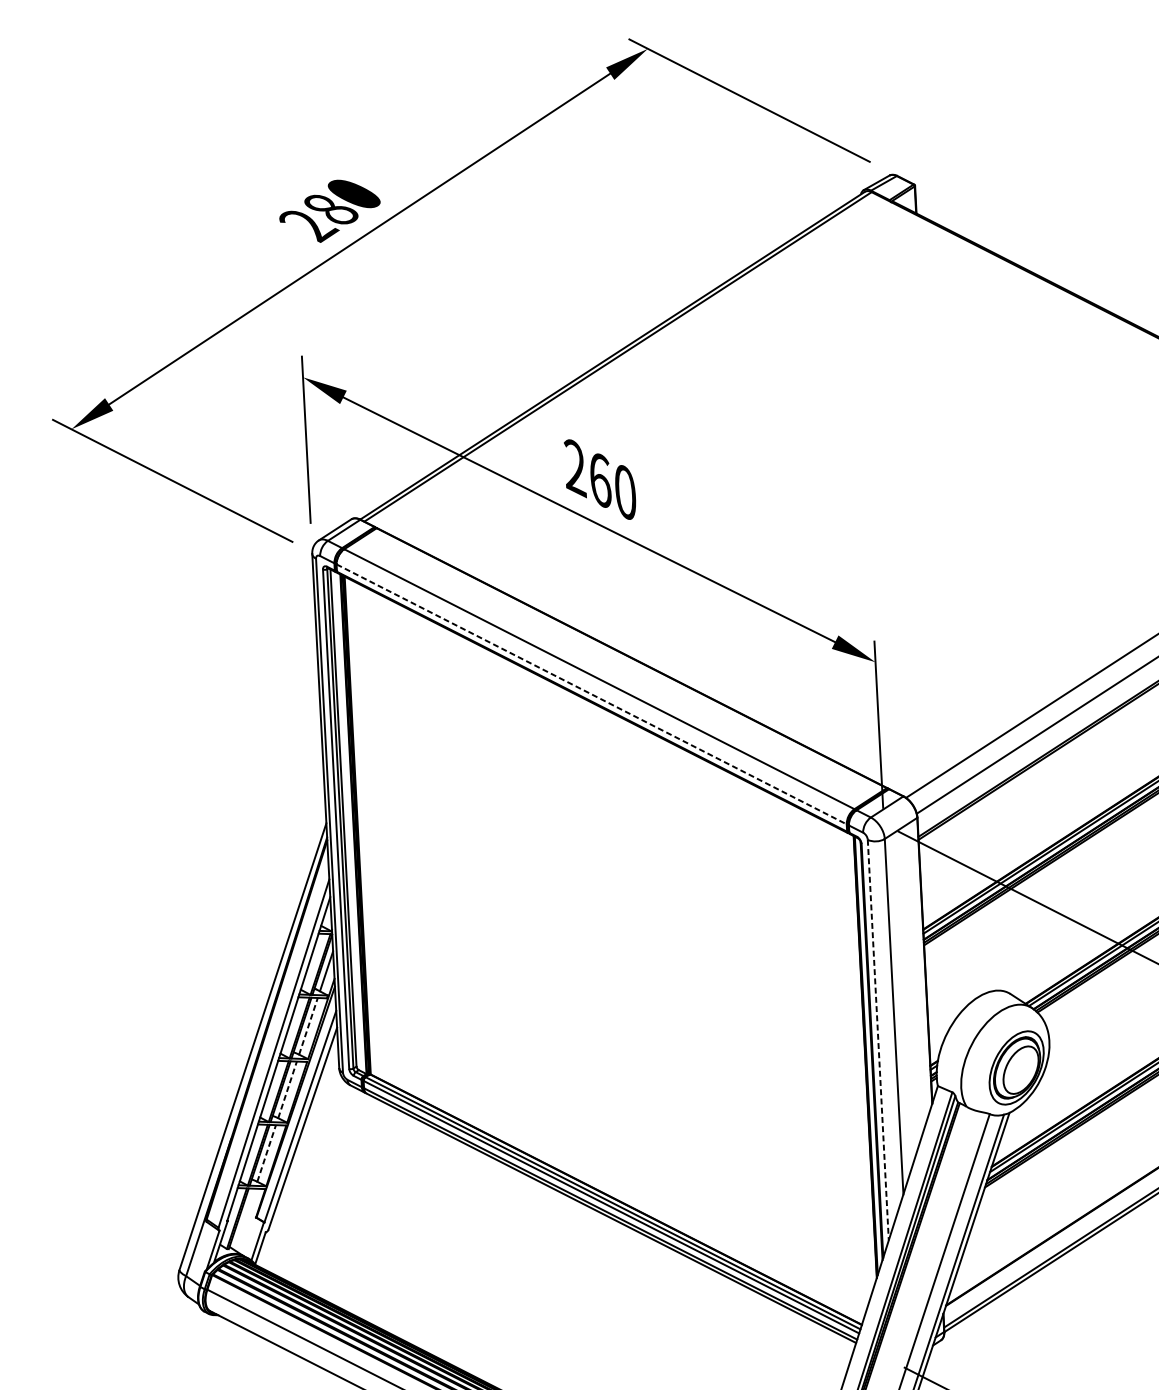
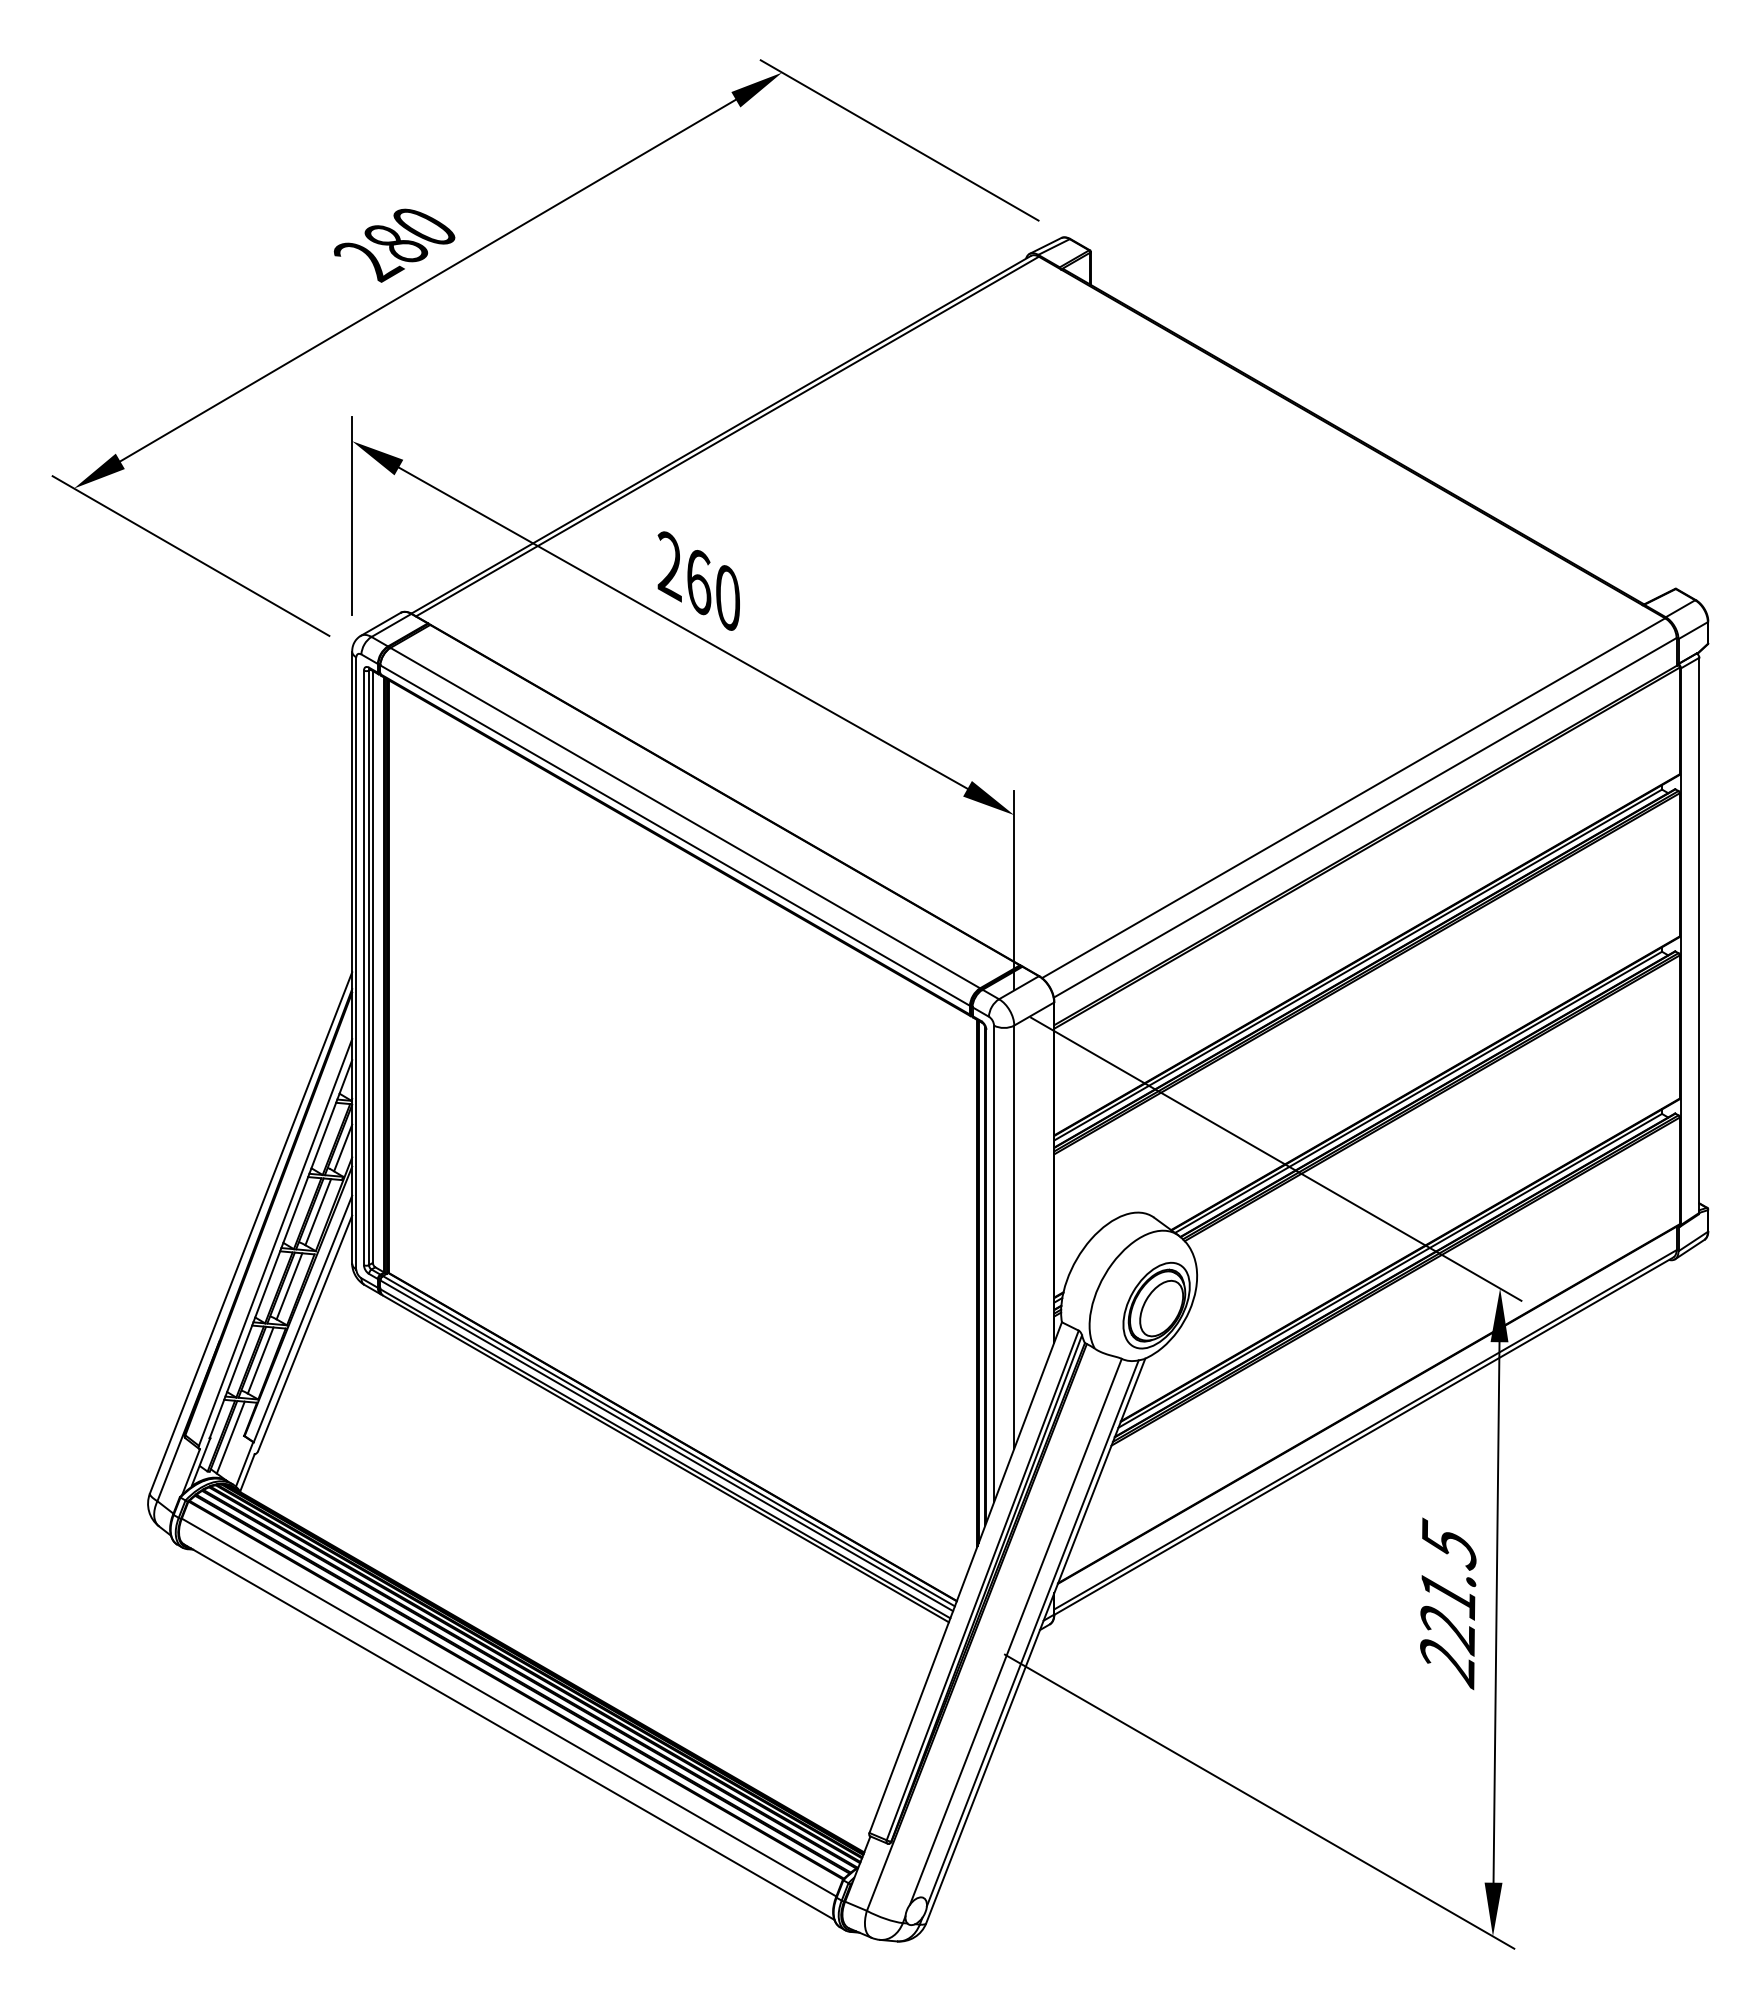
line: (591, 694) -> (675, 835), dashed -> solid
line: (308, 1025) -> (318, 1211), dashed -> solid
line: (878, 1040) -> (994, 1264), dashed -> solid
line: (287, 1089) -> (289, 1285), dashed -> solid
line: (266, 1153) -> (260, 1360), dashed -> solid
line: (244, 1219) -> (230, 1437), added

